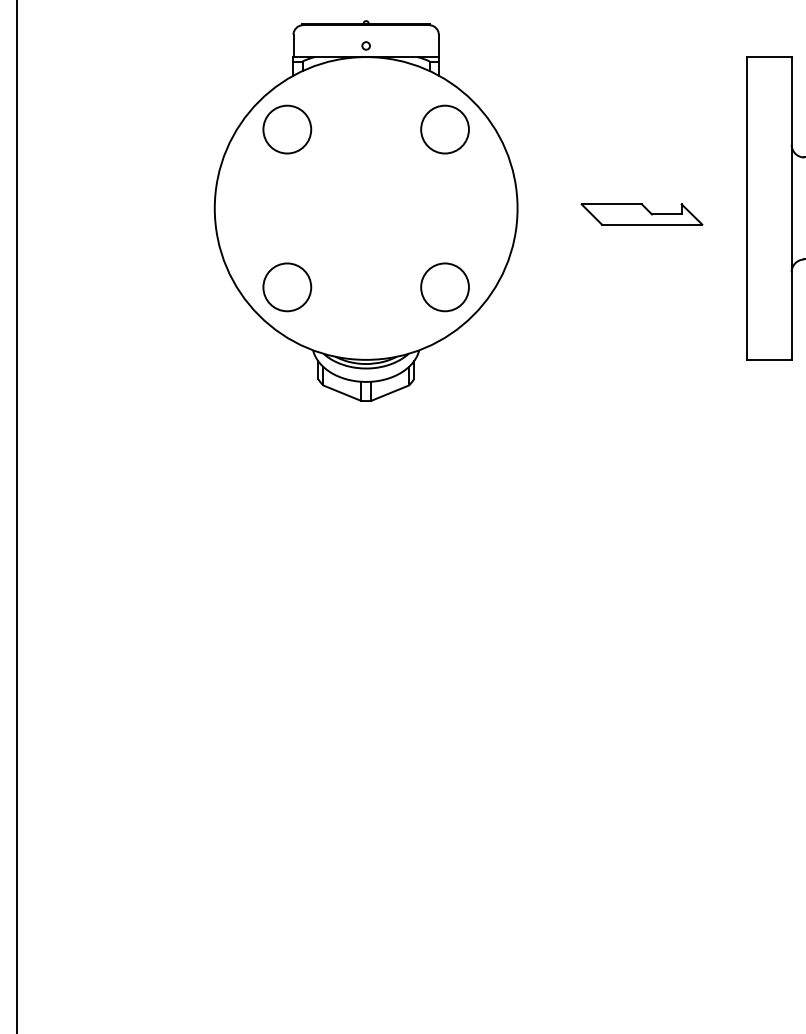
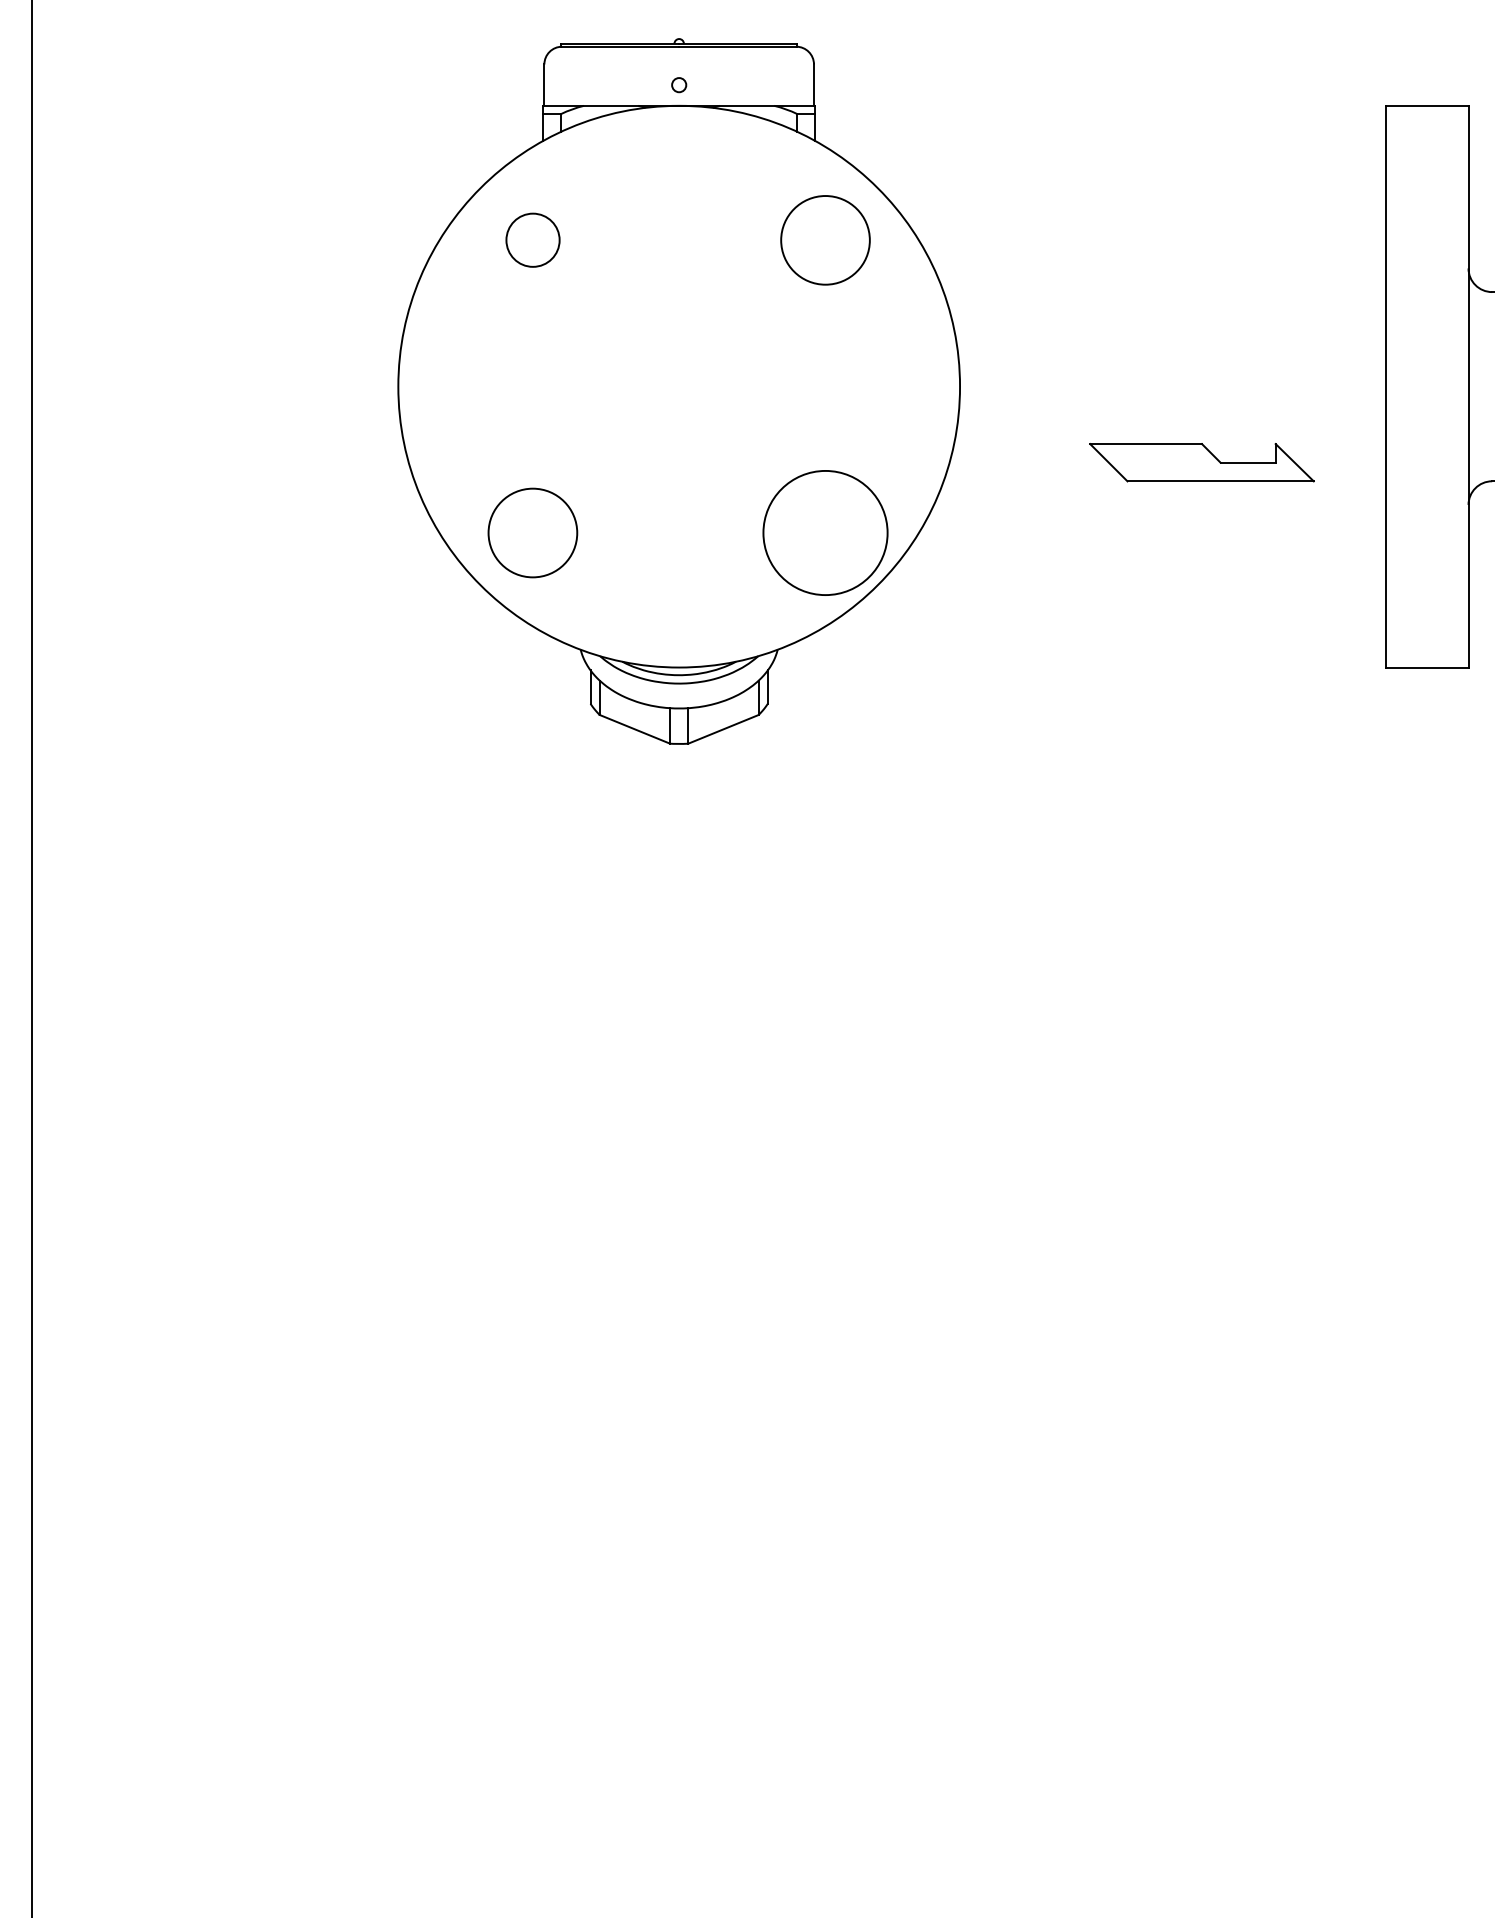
circle: (287, 129) -> (533, 240), size x0.6
part: (641, 214) -> (1201, 462), moved
circle: (444, 287) -> (824, 533), size x1.4

